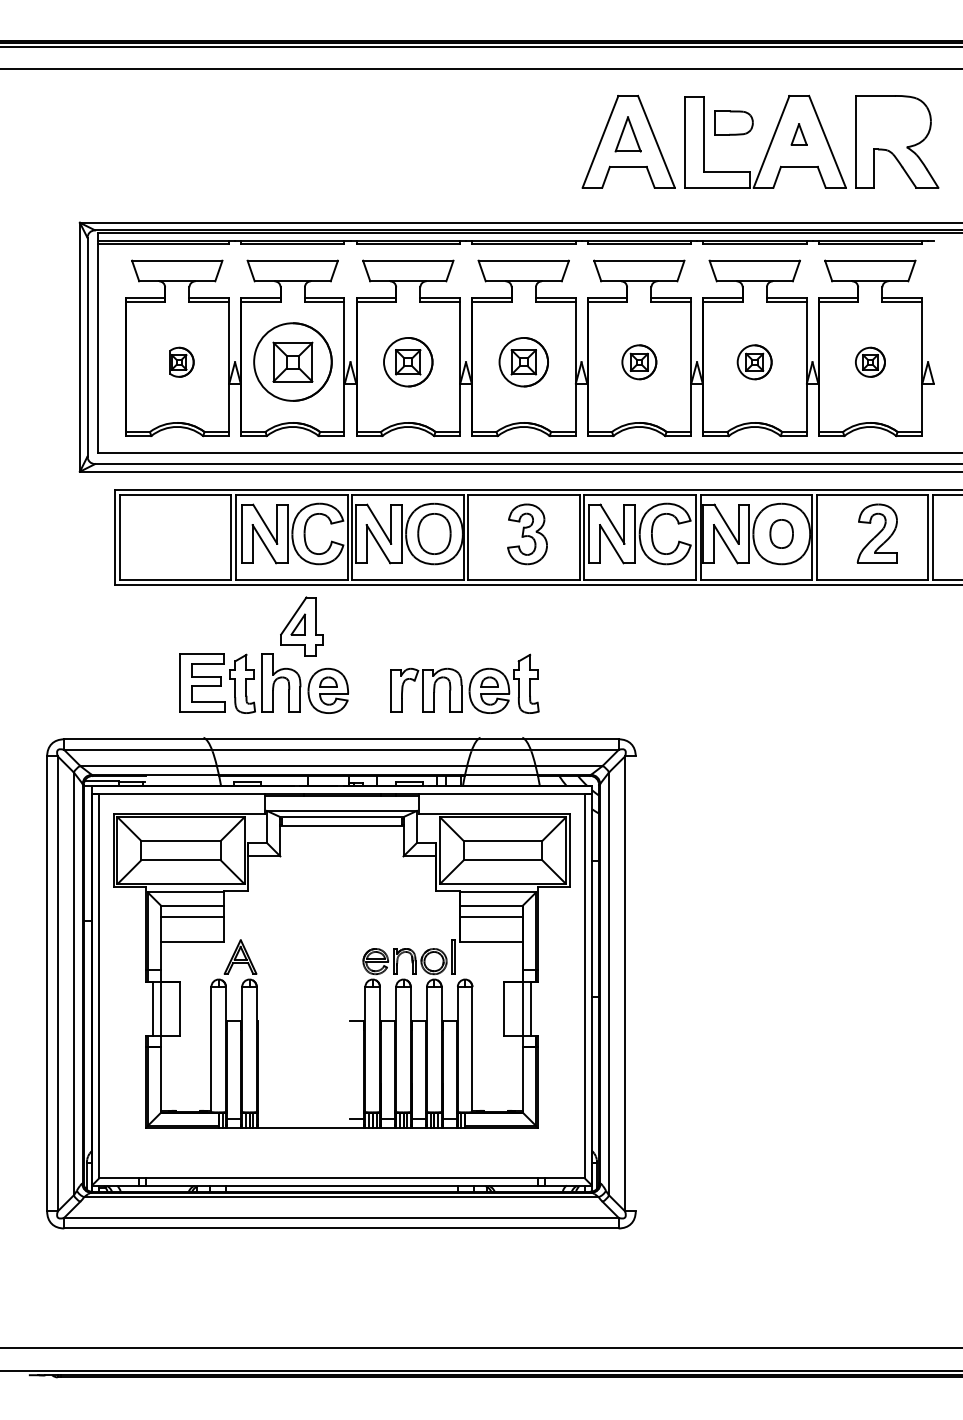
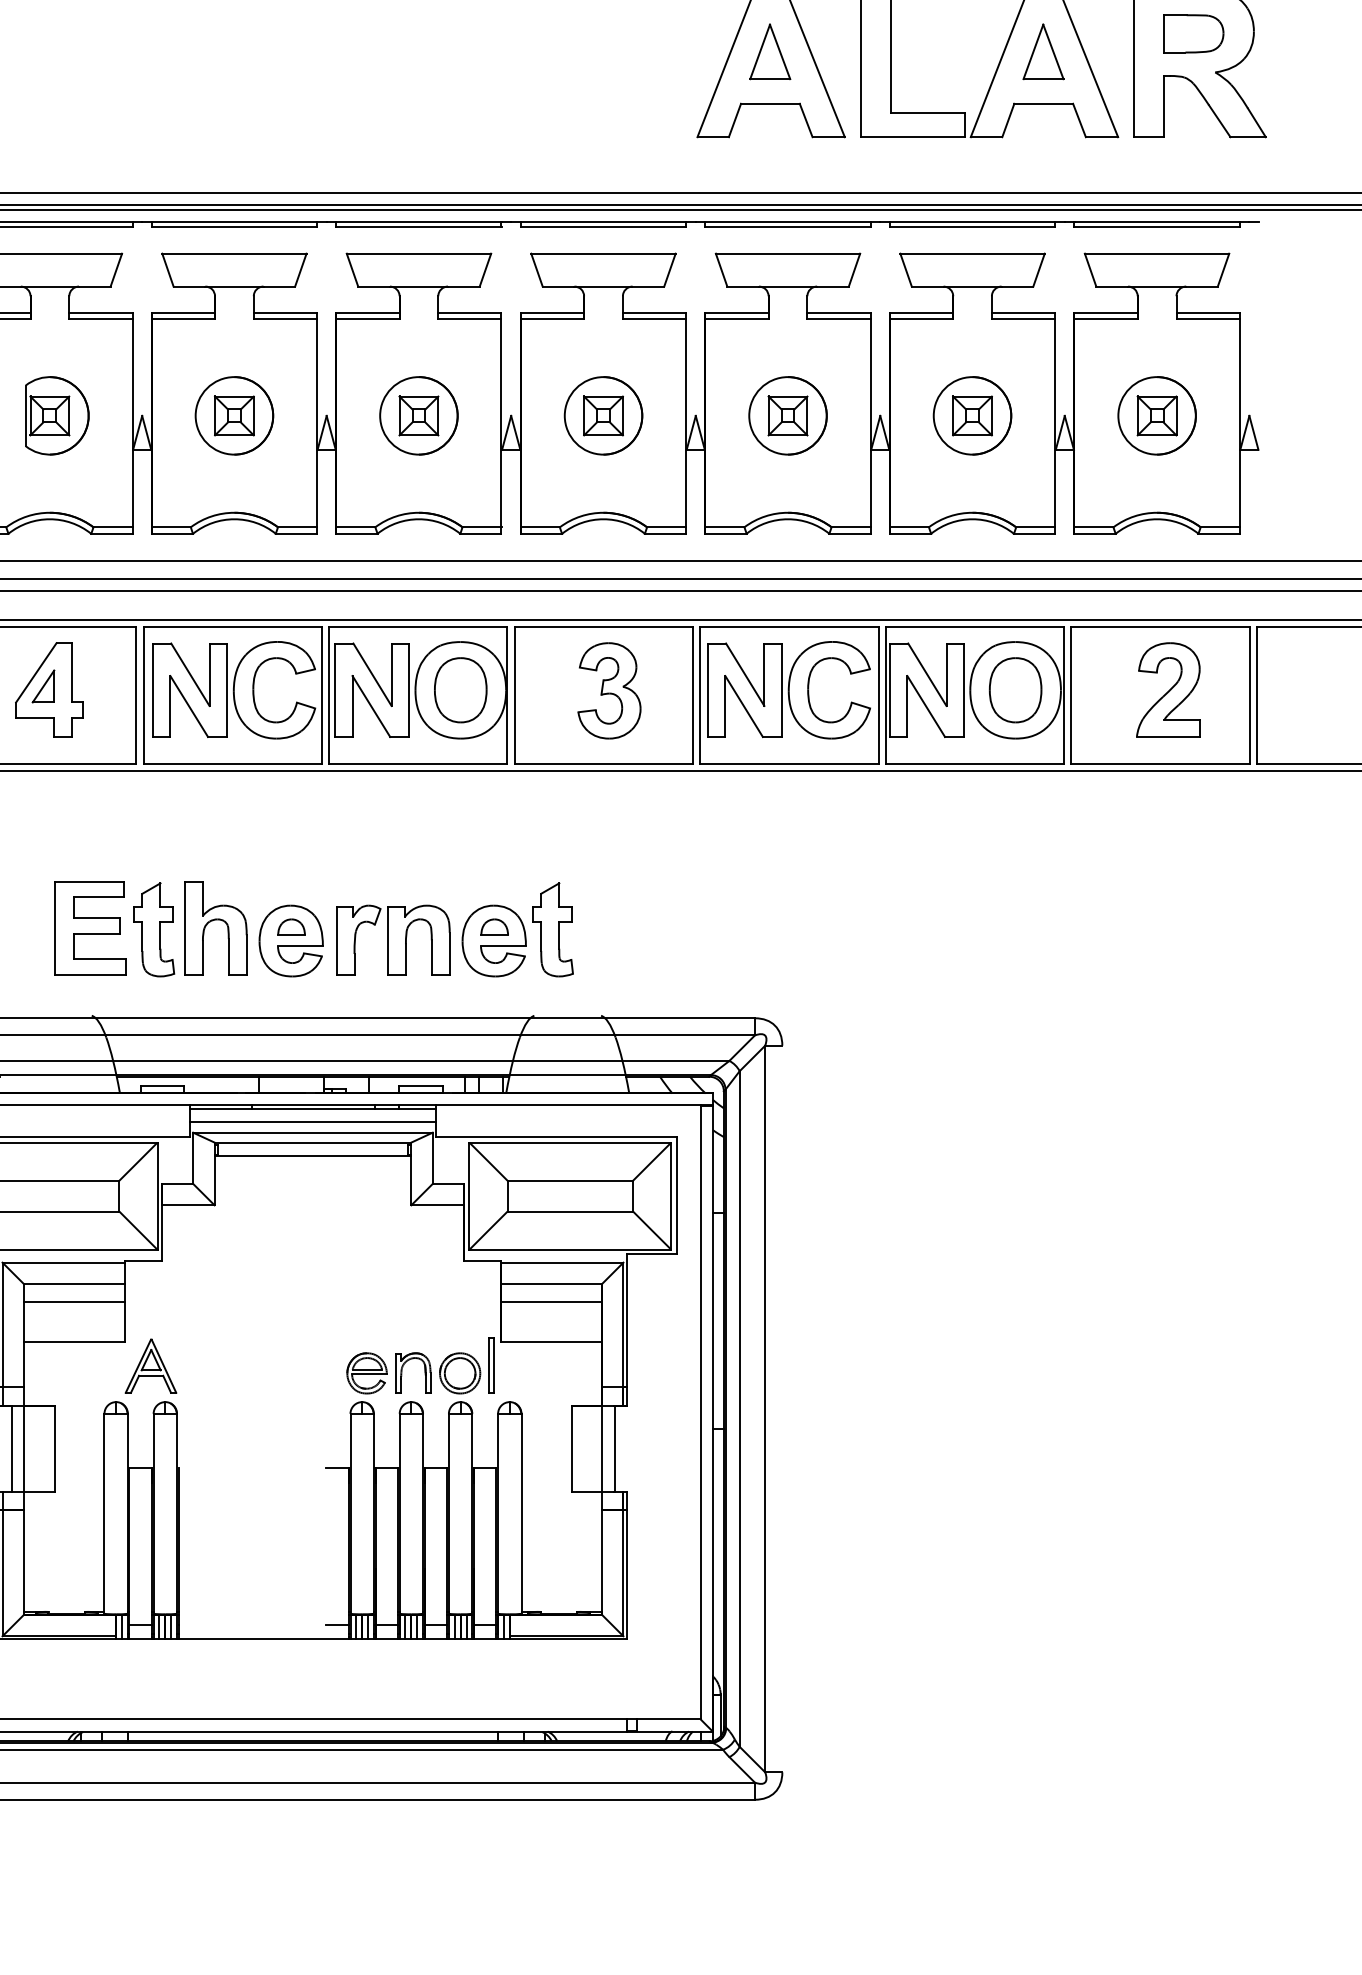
part: (733, 122) -> (1192, 32), moved
part: (798, 134) -> (1042, 52), size x1.67
part: (181, 362) -> (56, 416), size x1.67
part: (292, 362) -> (233, 416), size x0.62
part: (639, 362) -> (788, 416), size x1.43
part: (754, 362) -> (972, 416), size x1.43
part: (870, 362) -> (1157, 416), size x1.67
part: (781, 533) -> (1015, 689), size x1.43
part: (301, 626) -> (48, 689), moved
part: (464, 683) -> (454, 929), moved
line: (342, 803) -> (313, 1120), added

